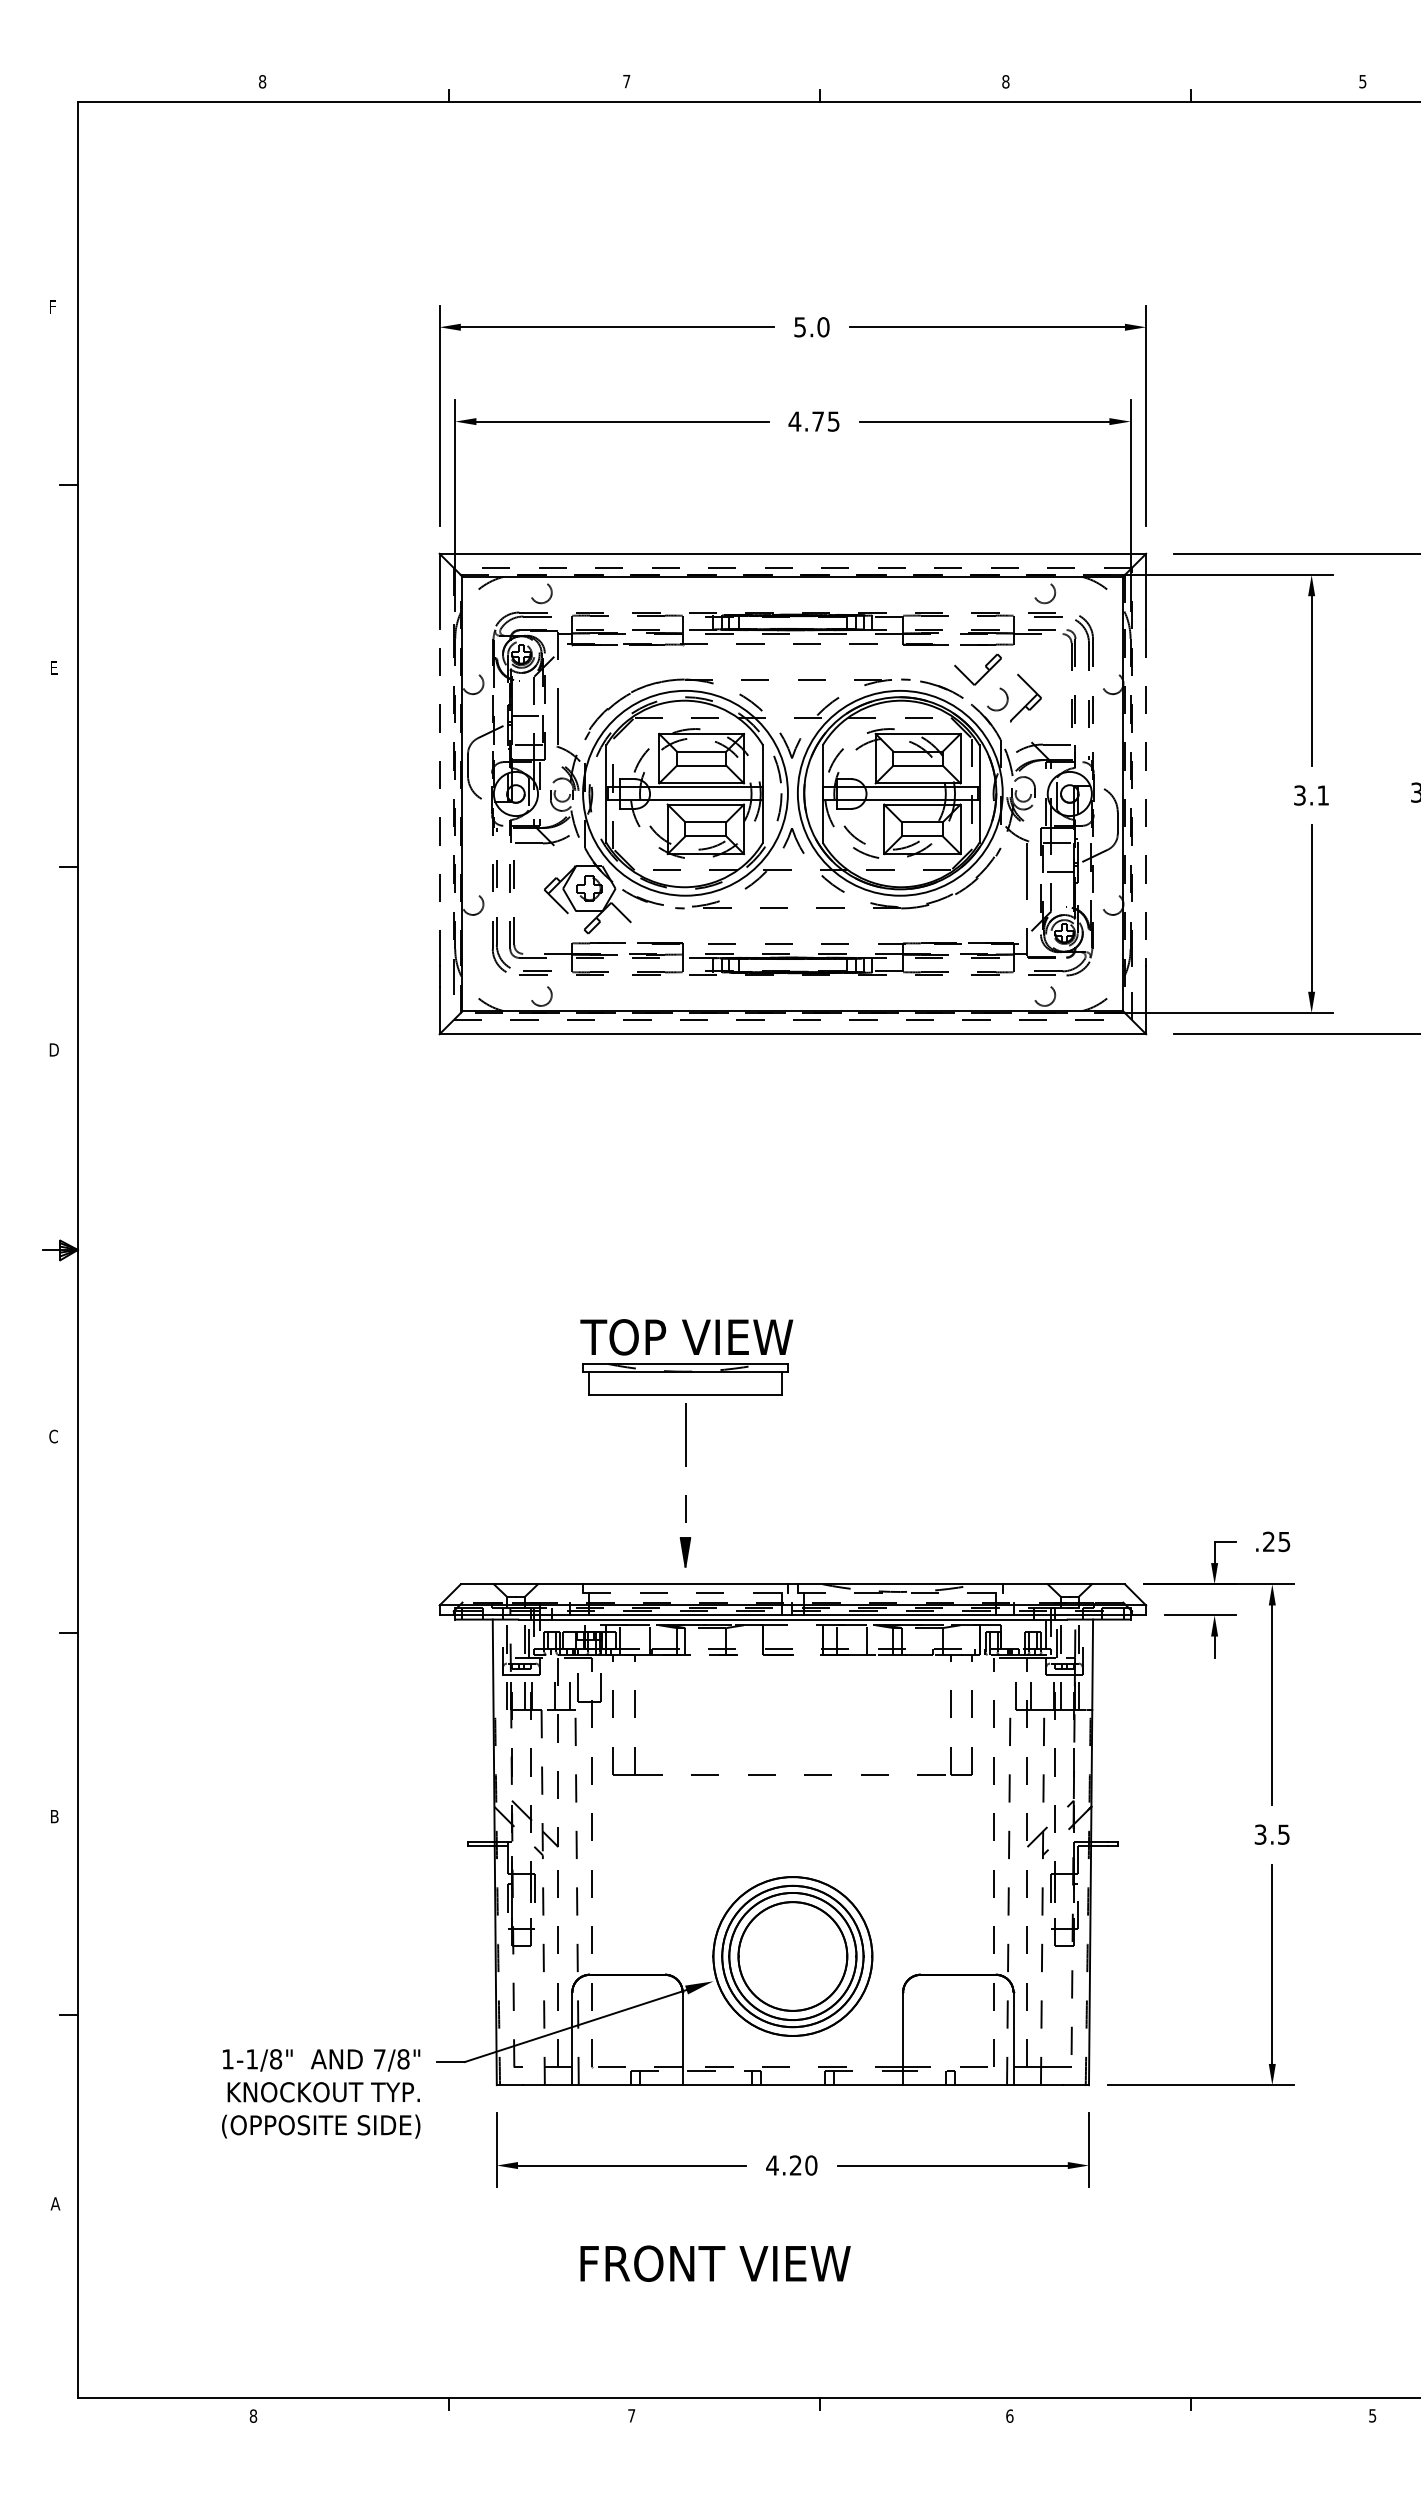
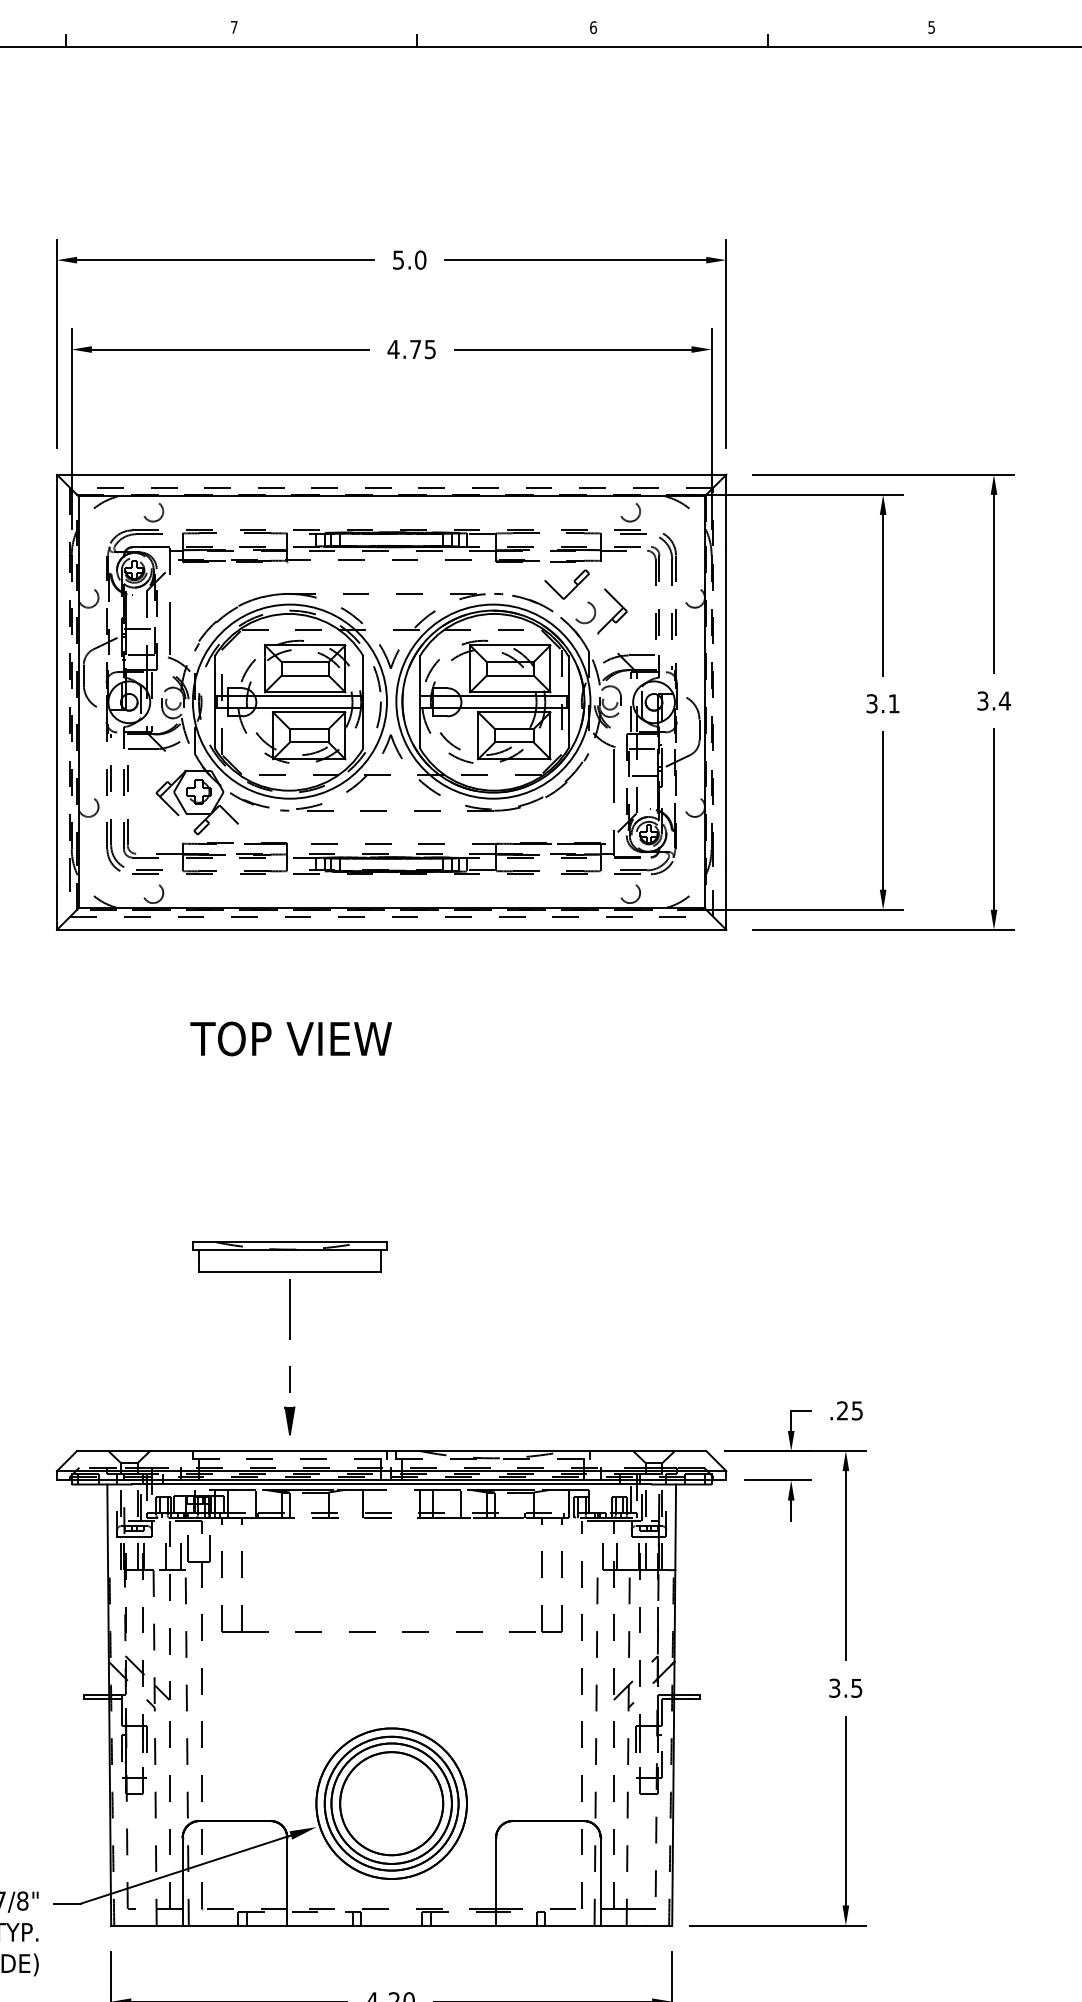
text: (1005, 81) -> (593, 27), 8 -> 6
line: (439, 794) -> (56, 702), dashed -> solid
line: (1146, 794) -> (726, 702), dashed -> solid
text: (686, 1337) -> (290, 1039), moved

